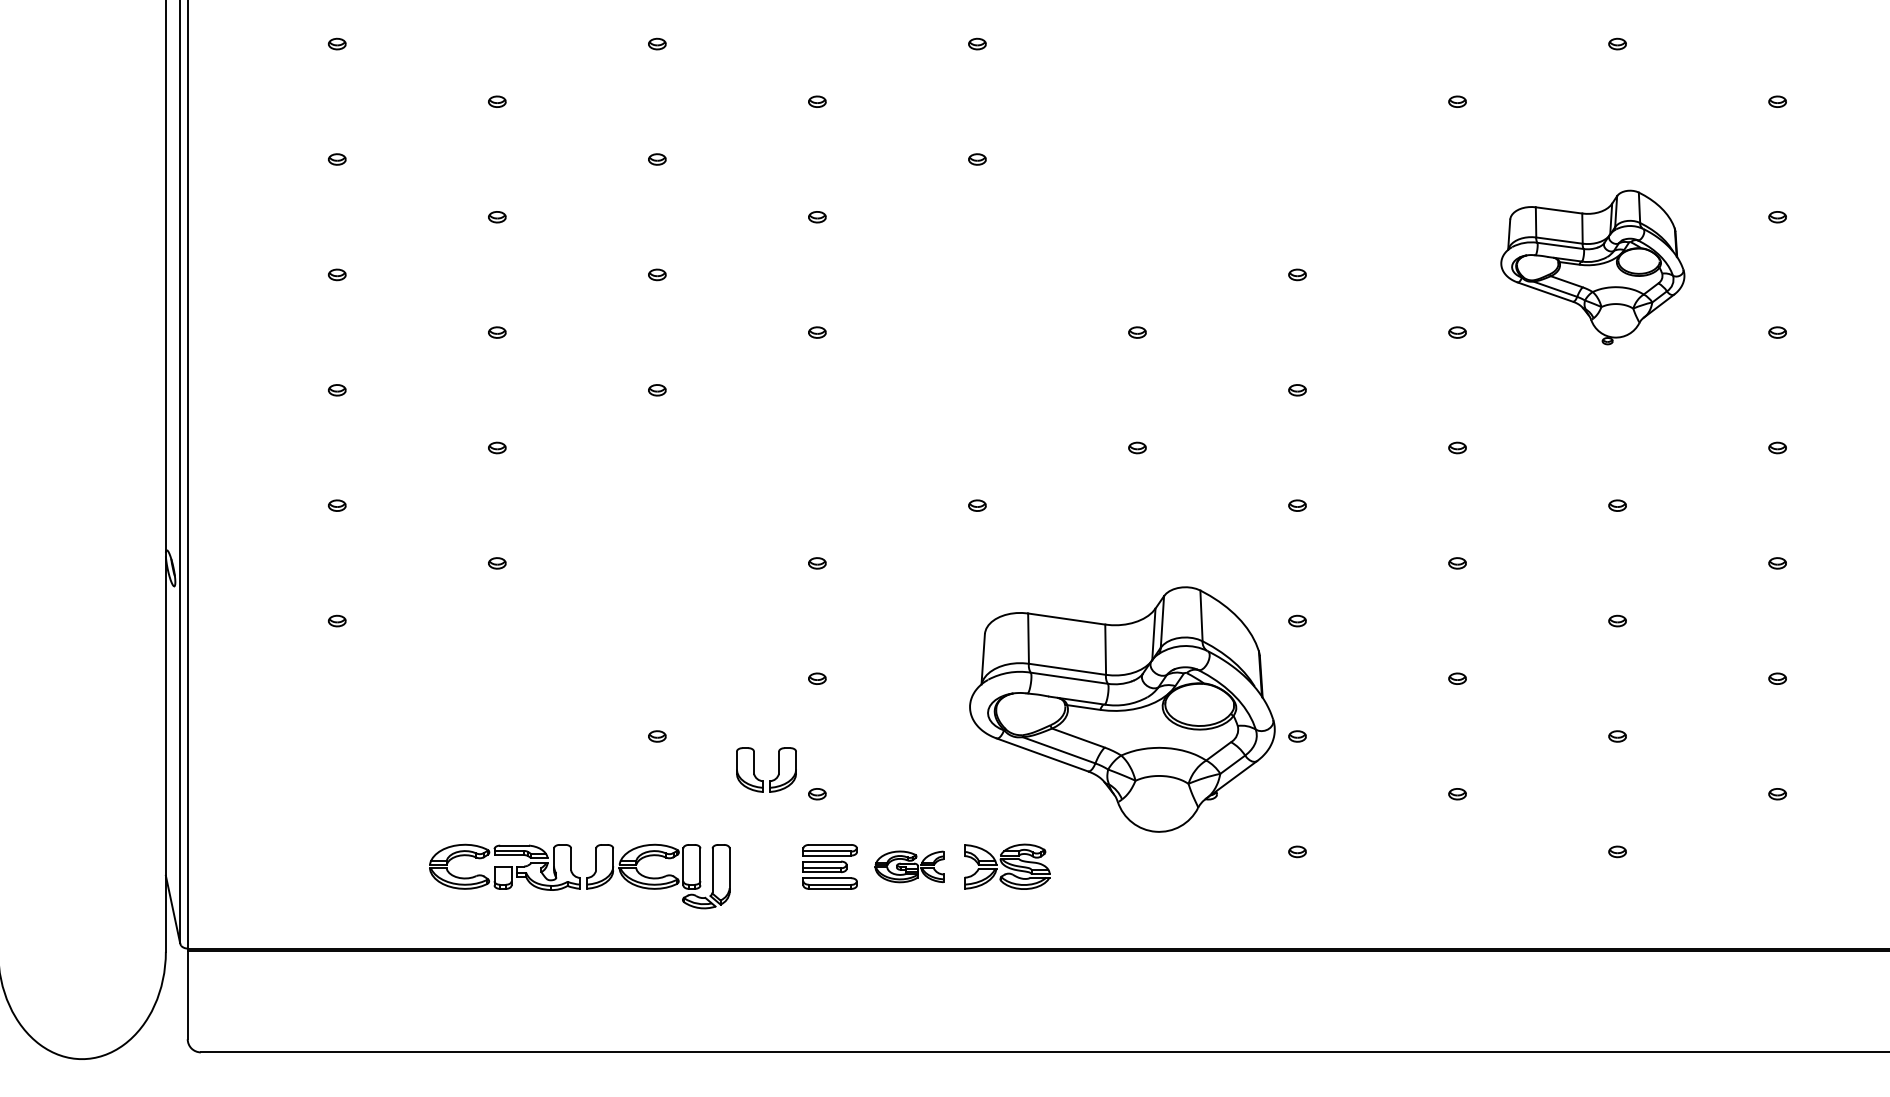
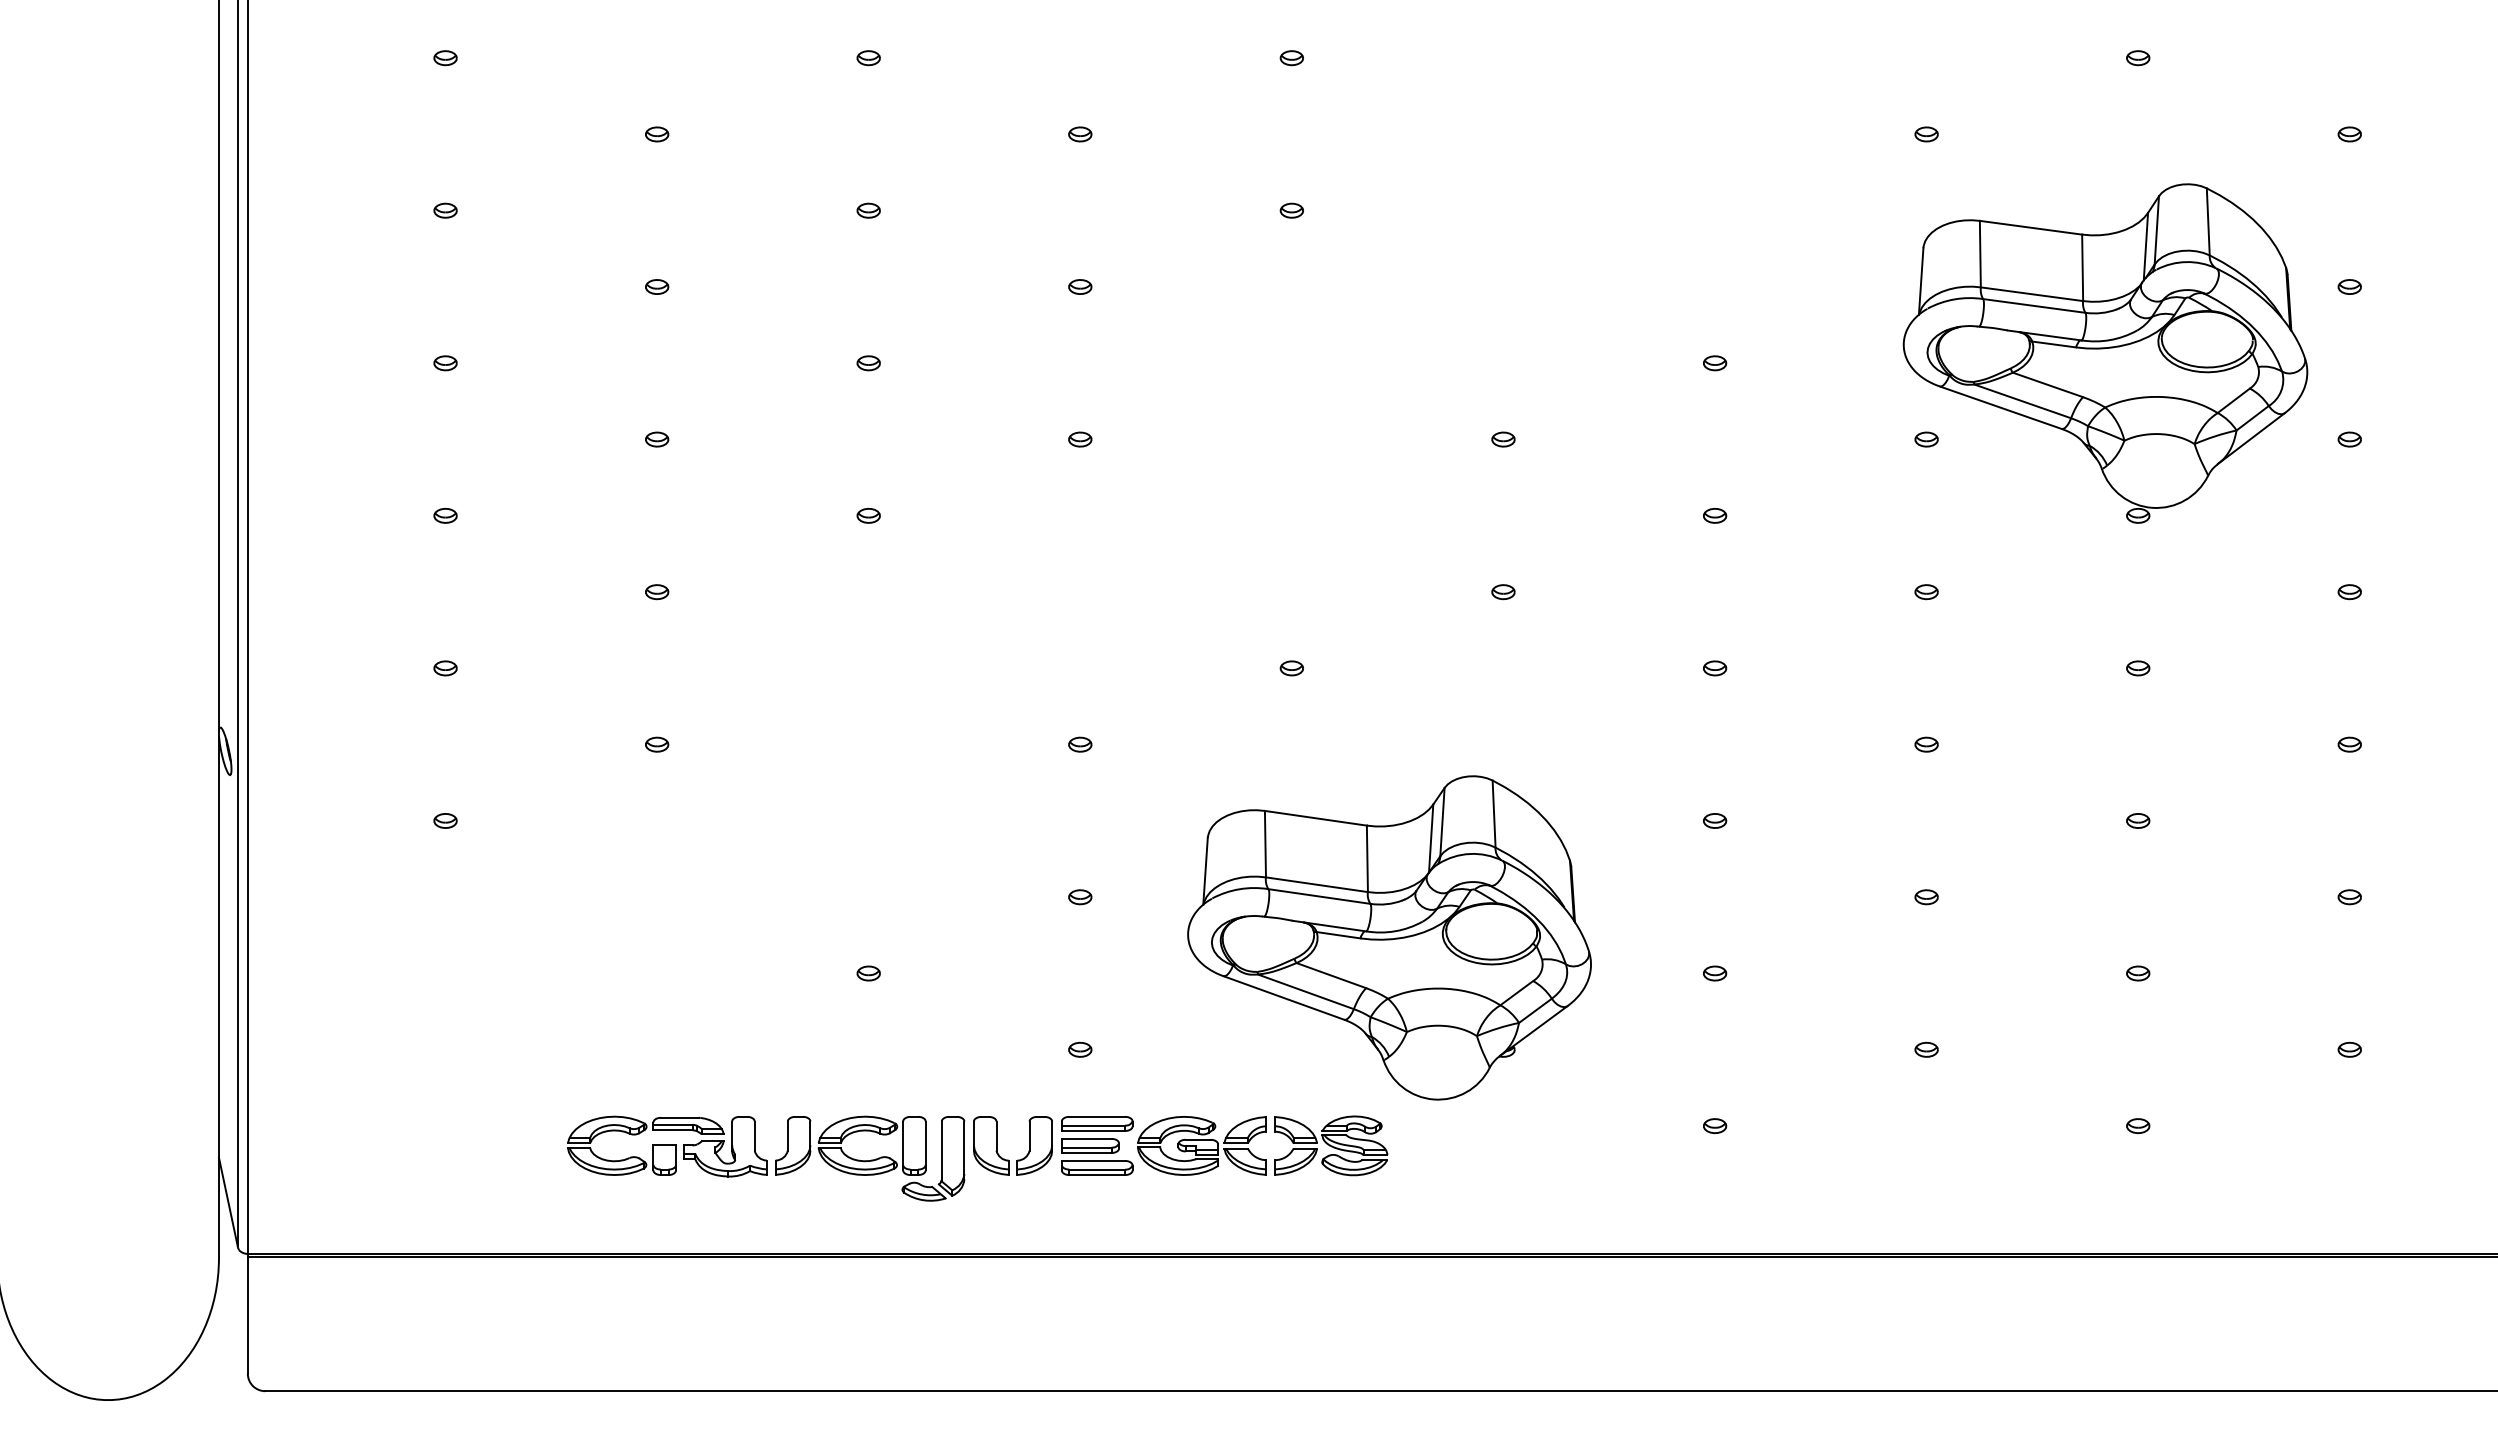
part: (1592, 267) -> (2105, 353), size x1.67
part: (1122, 709) -> (1389, 937), moved
part: (763, 780) -> (1008, 1159), moved
part: (909, 866) -> (1201, 1145), size x1.43

